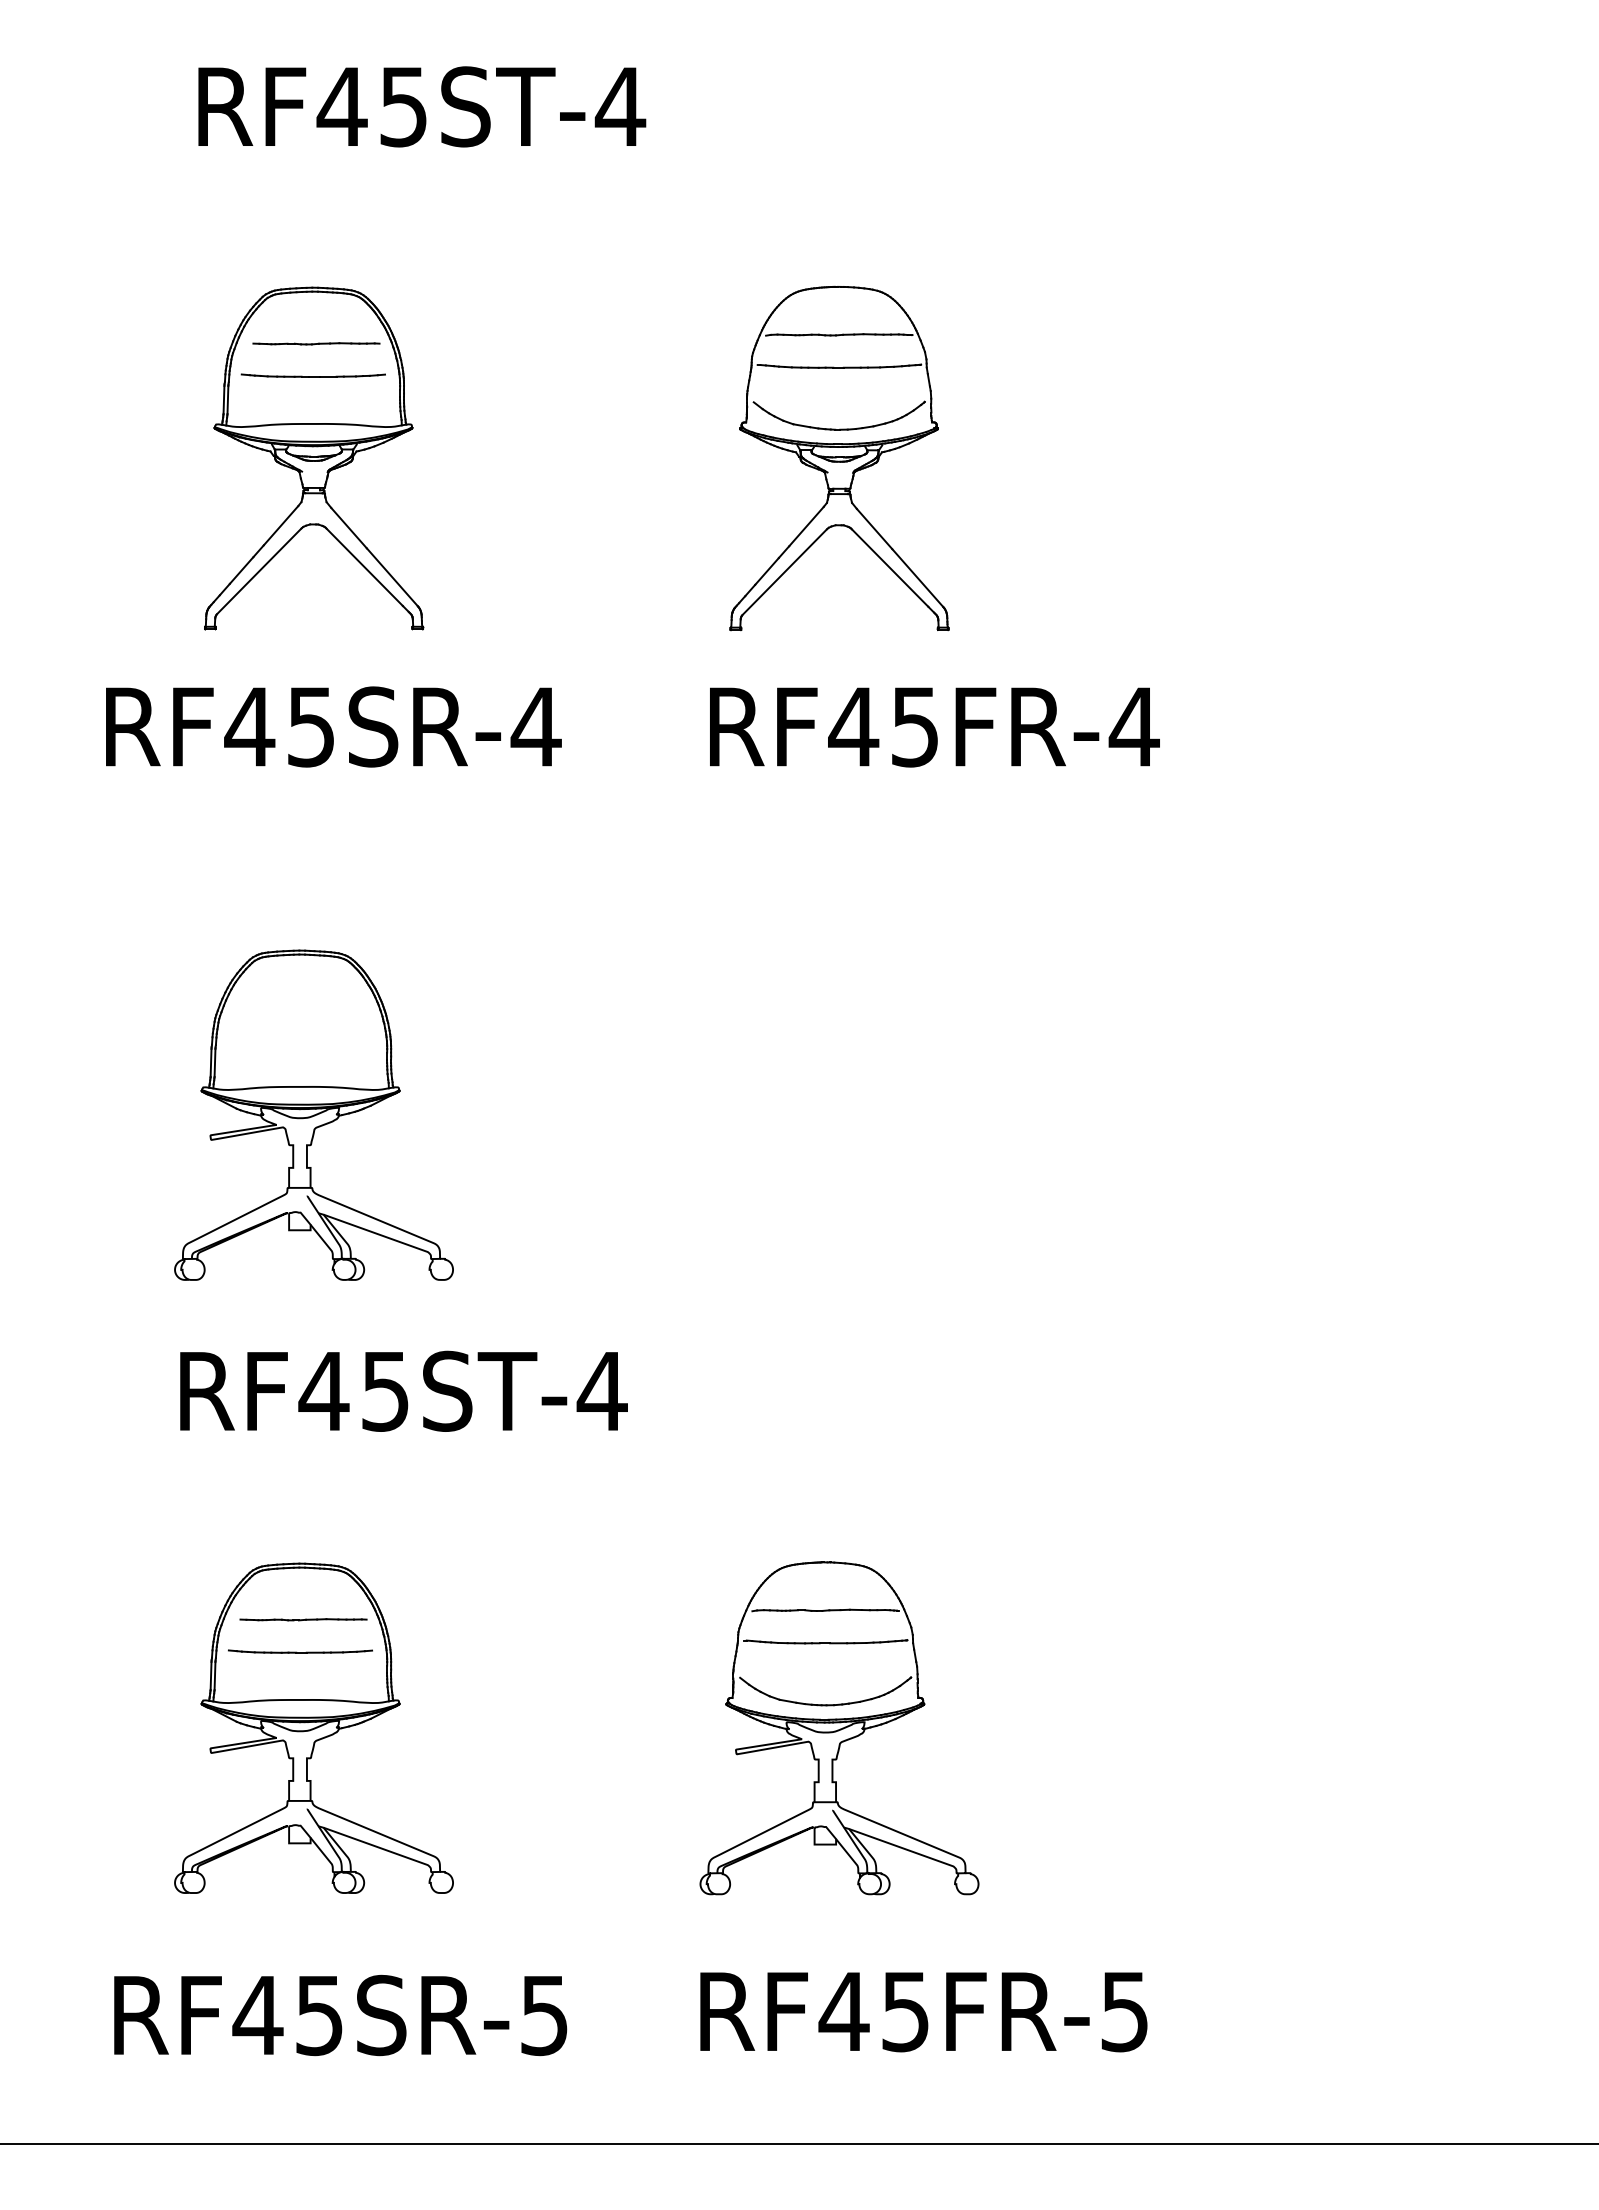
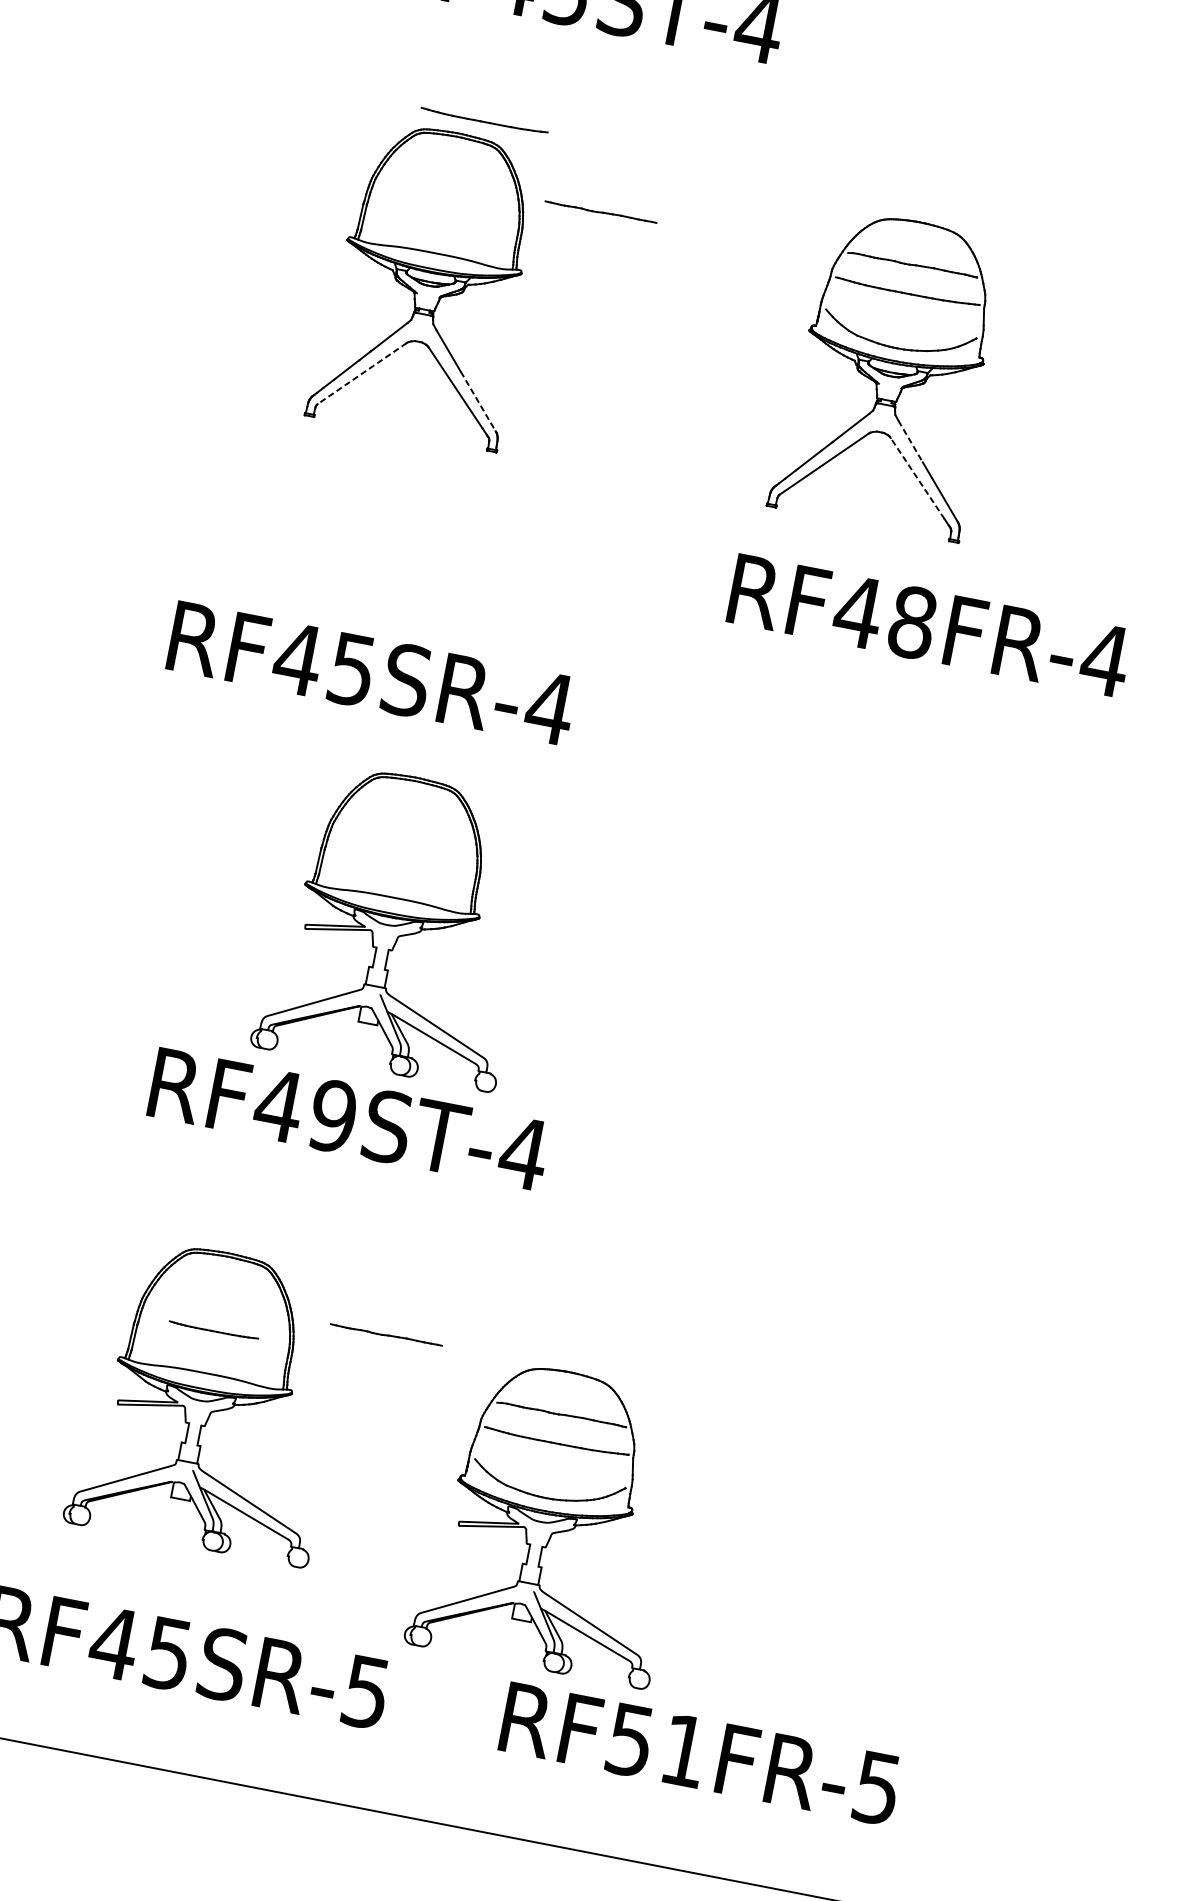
line: (316, 343) -> (601, 212), moved
part: (312, 375) -> (483, 120), moved
line: (874, 529) -> (910, 441), solid -> dashed
line: (889, 567) -> (917, 477), solid -> dashed
line: (258, 571) -> (361, 373), solid -> dashed
line: (392, 577) -> (478, 401), solid -> dashed
text: (333, 726) -> (371, 673), moved
text: (915, 726) -> (912, 622), RF45FR-4 -> RF48FR-4
part: (313, 1114) -> (399, 924), moved
text: (385, 1390) -> (333, 1115), RF45ST-4 -> RF49ST-4
line: (303, 1619) -> (386, 1334), moved
part: (300, 1651) -> (213, 1330), size x0.7
part: (839, 1728) -> (553, 1520), moved
text: (873, 2012) -> (656, 1745), RF45FR-5 -> RF51FR-5

